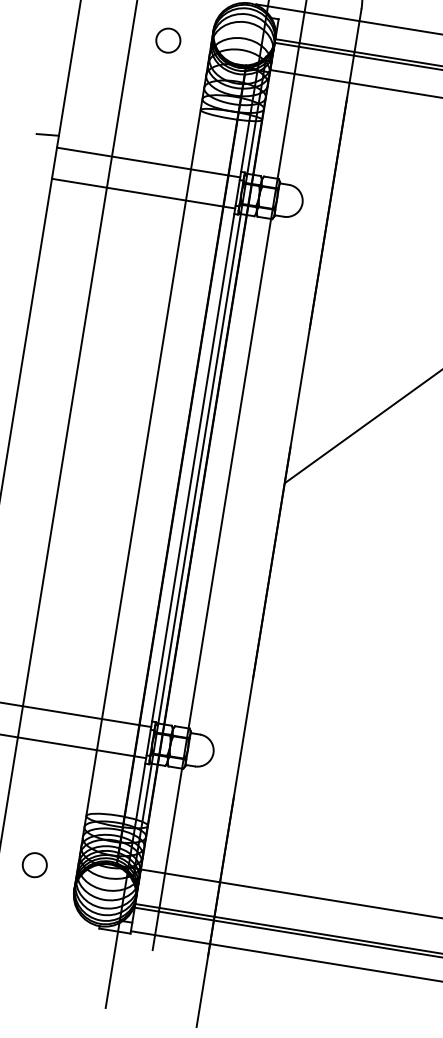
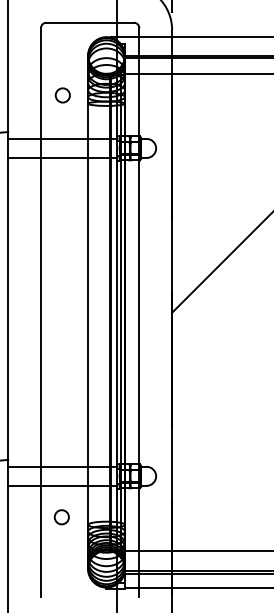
circle: (167, 40) -> (62, 95), moved
circle: (34, 865) -> (61, 517), moved

